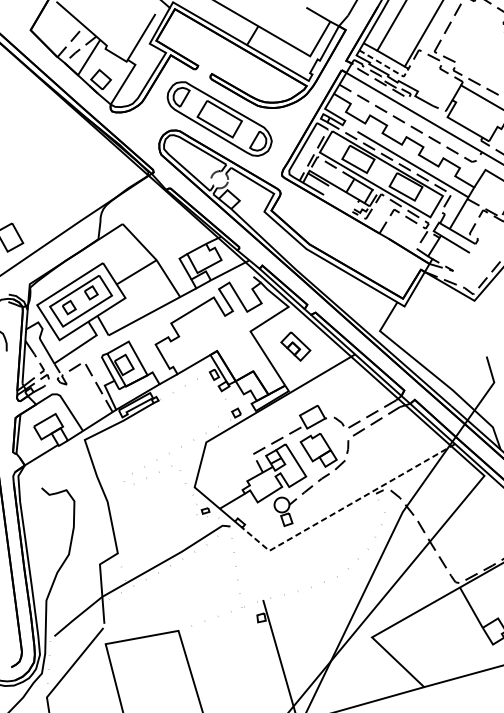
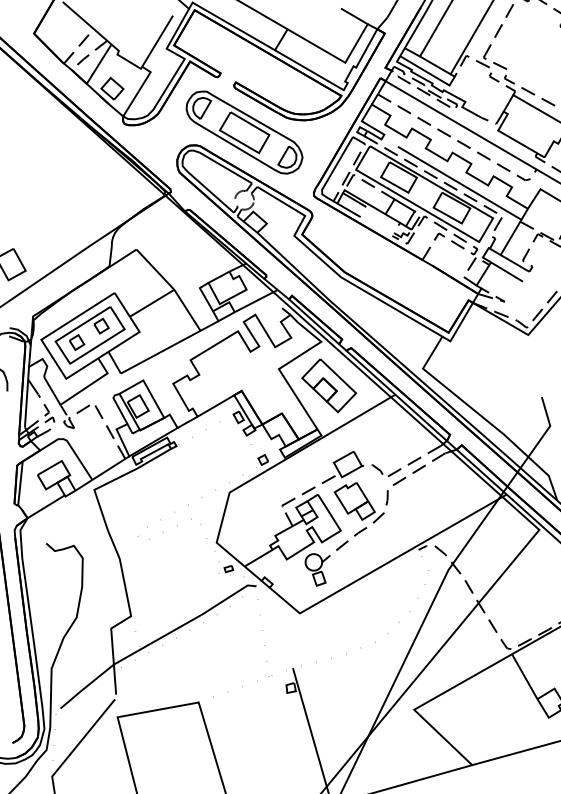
line: (388, 67) -> (432, 75), dashed -> solid
part: (296, 346) -> (329, 385), size x1.67
line: (346, 506) -> (385, 564), dashed -> solid

